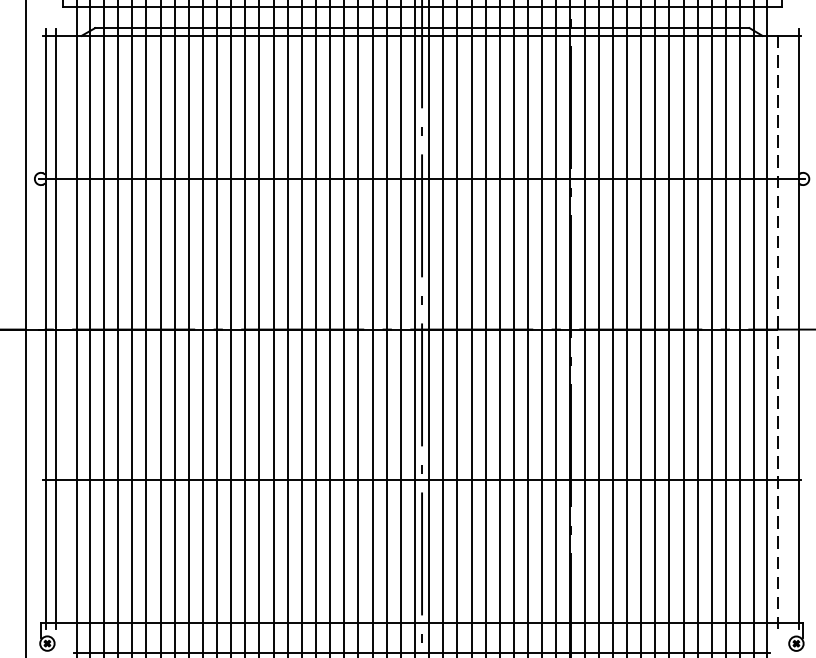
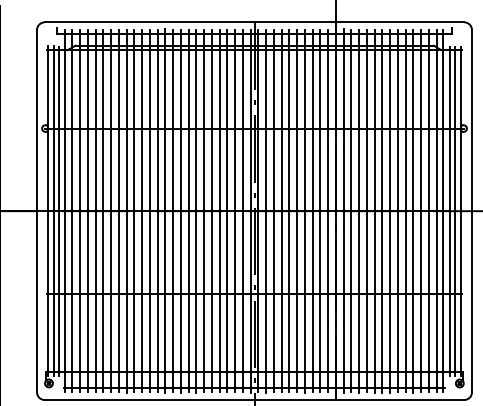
line: (66, 328) -> (59, 210), added
line: (788, 328) -> (455, 210), added
line: (777, 330) -> (449, 211), dashed -> solid

